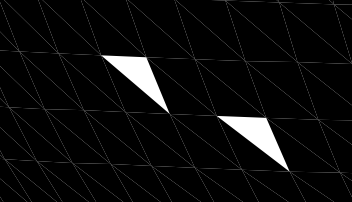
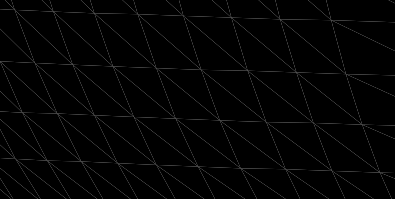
fill: (134, 84) -> (102, 90), added
fill: (252, 143) -> (207, 143), added

